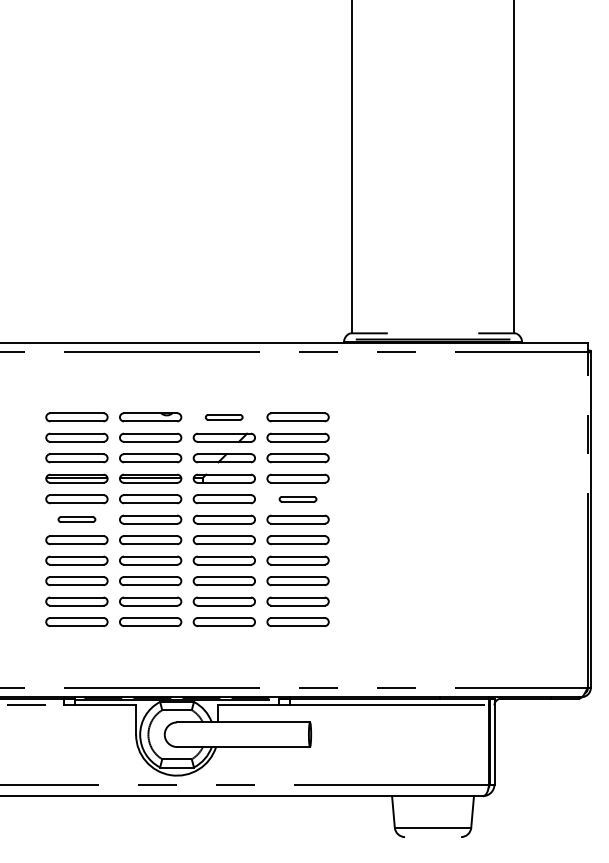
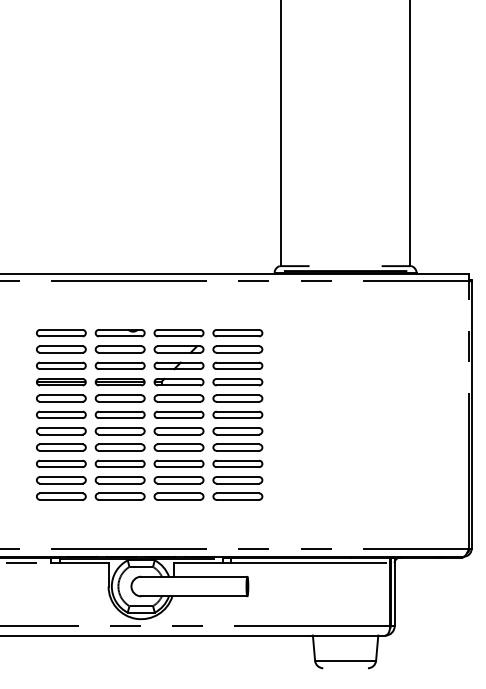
part: (223, 417) -> (178, 333), size x1.67
part: (297, 499) -> (237, 398), size x1.67
part: (76, 519) -> (61, 414), size x1.67

